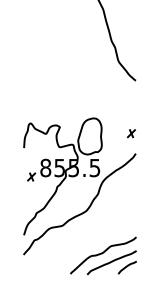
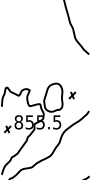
part: (130, 133) -> (71, 95), moved

